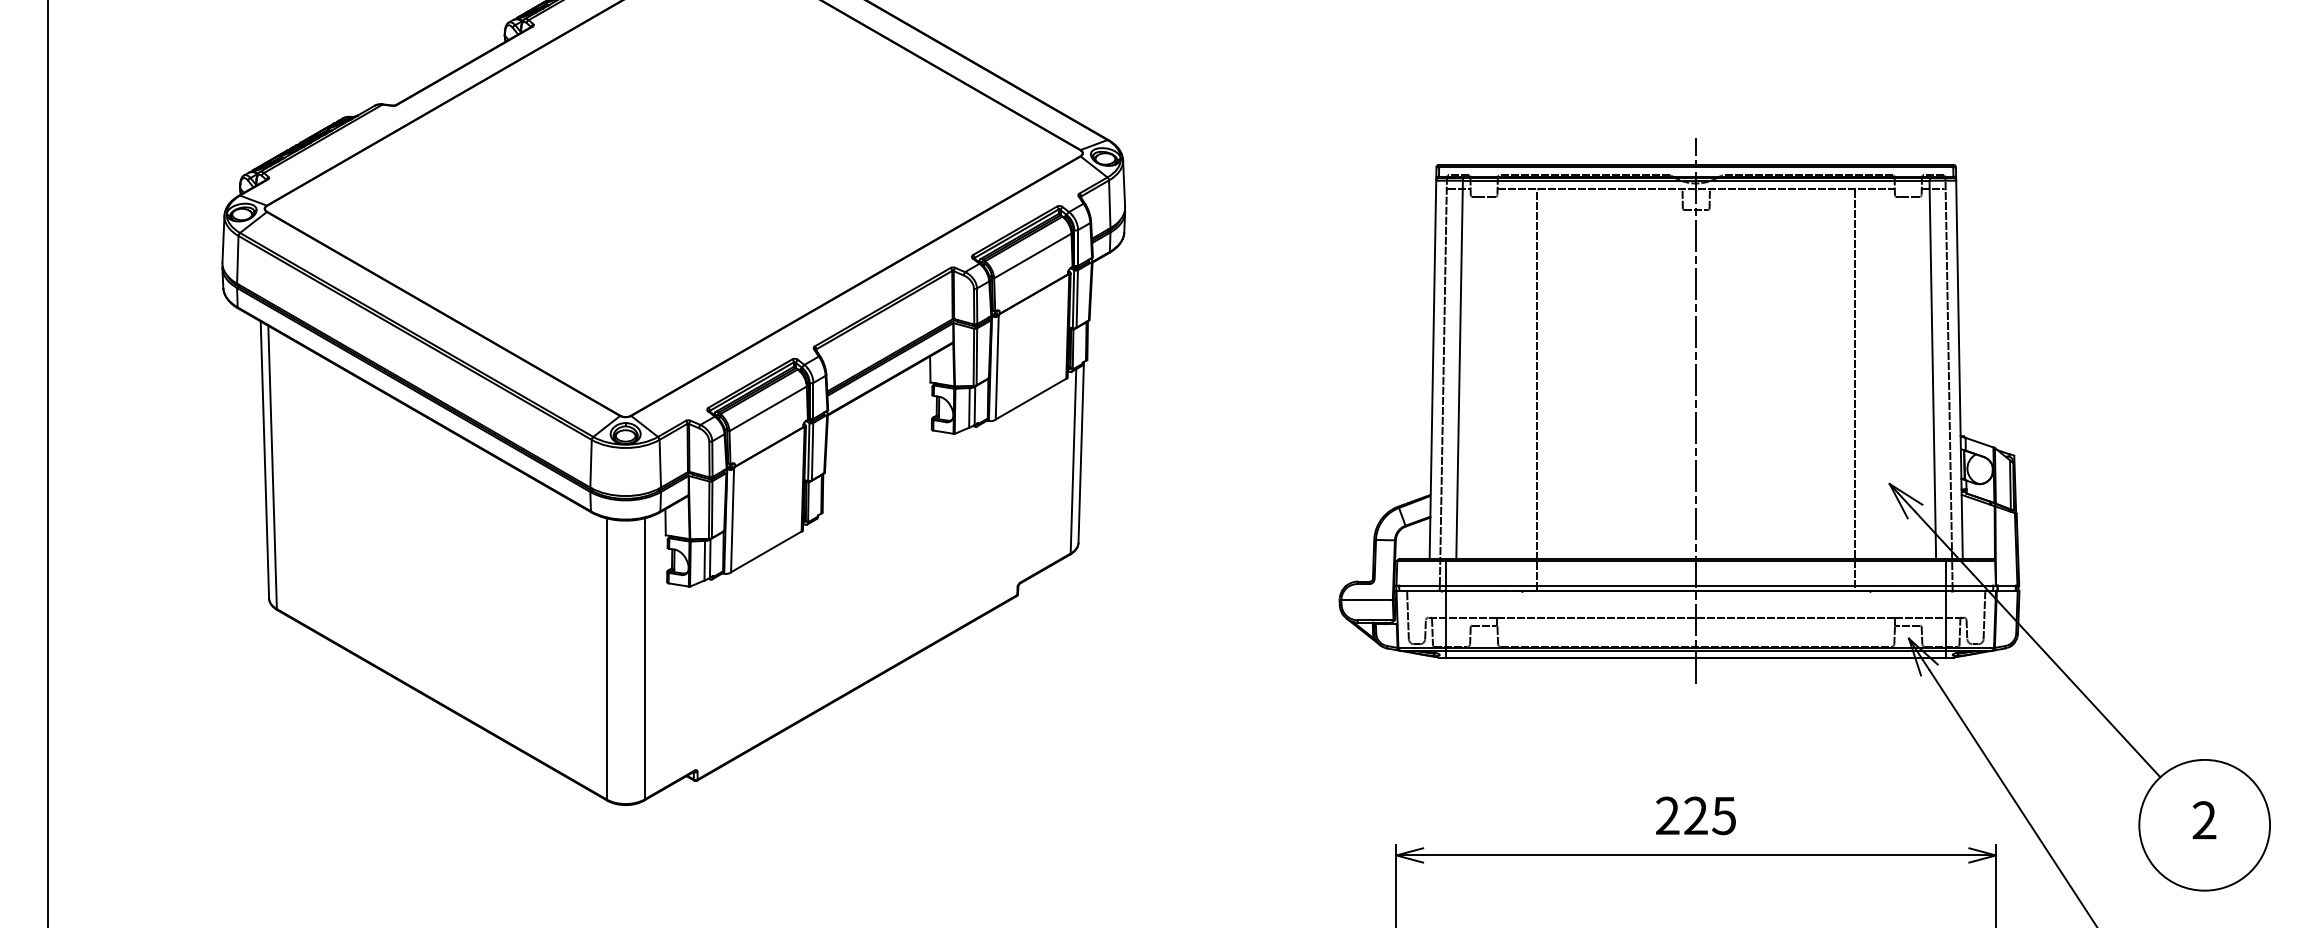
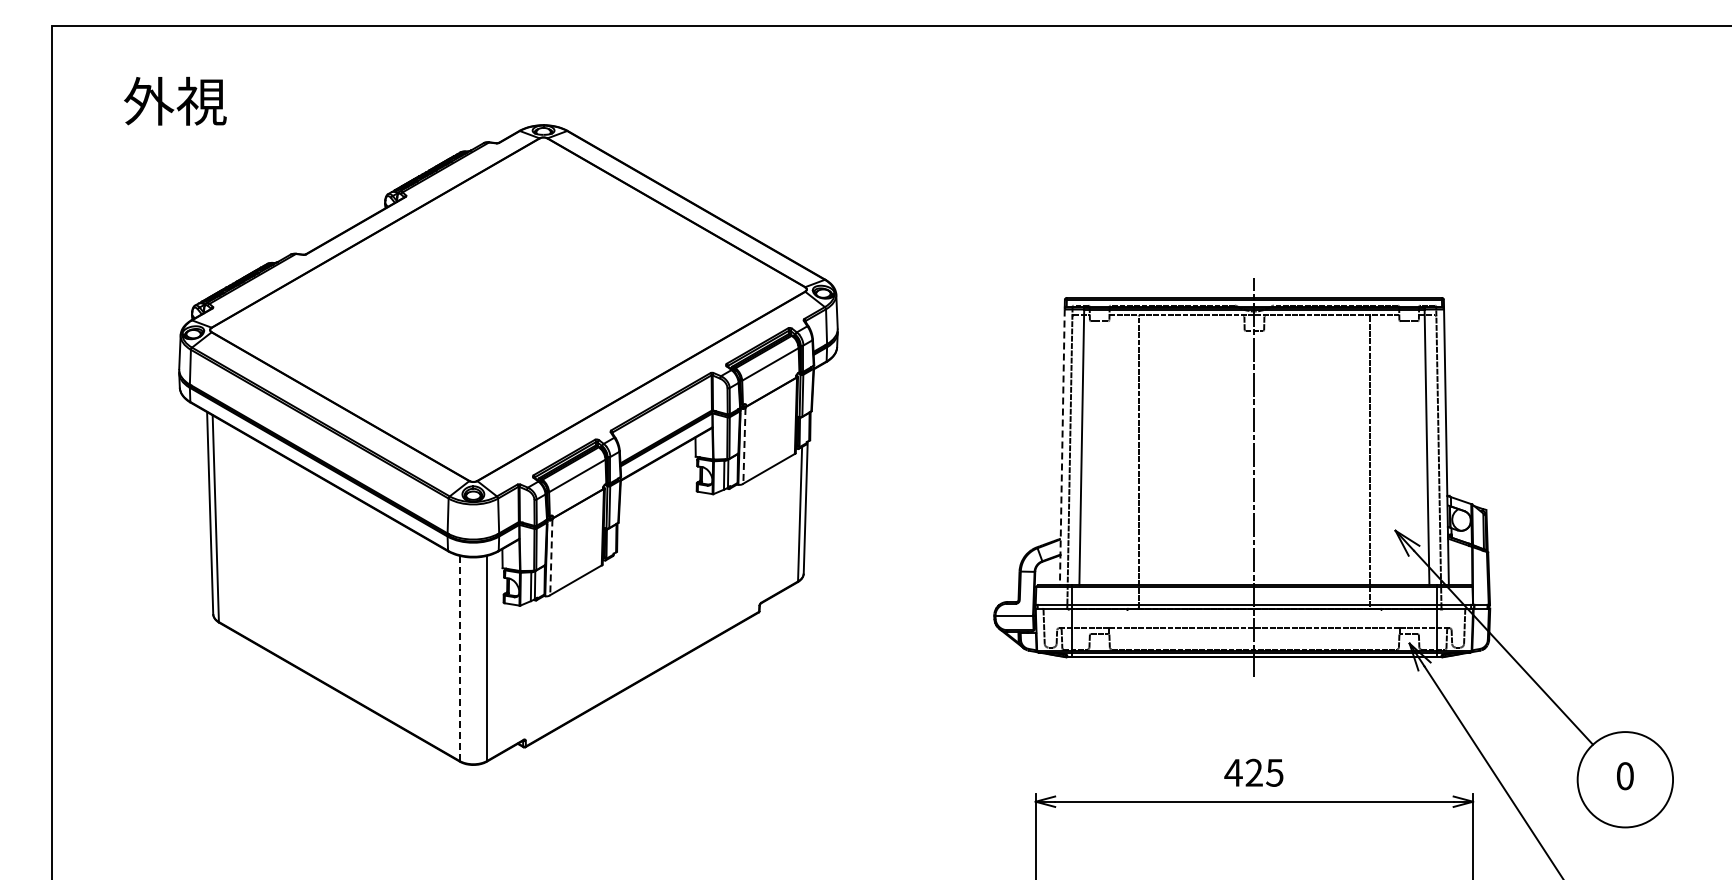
line: (997, 367) -> (744, 445), solid -> dashed
line: (1433, 369) -> (1062, 447), solid -> dashed
line: (732, 520) -> (551, 557), solid -> dashed
line: (606, 659) -> (459, 658), solid -> dashed
text: (1667, 815) -> (1233, 772), 225 -> 425
text: (2203, 820) -> (1624, 776), 2 -> 0

